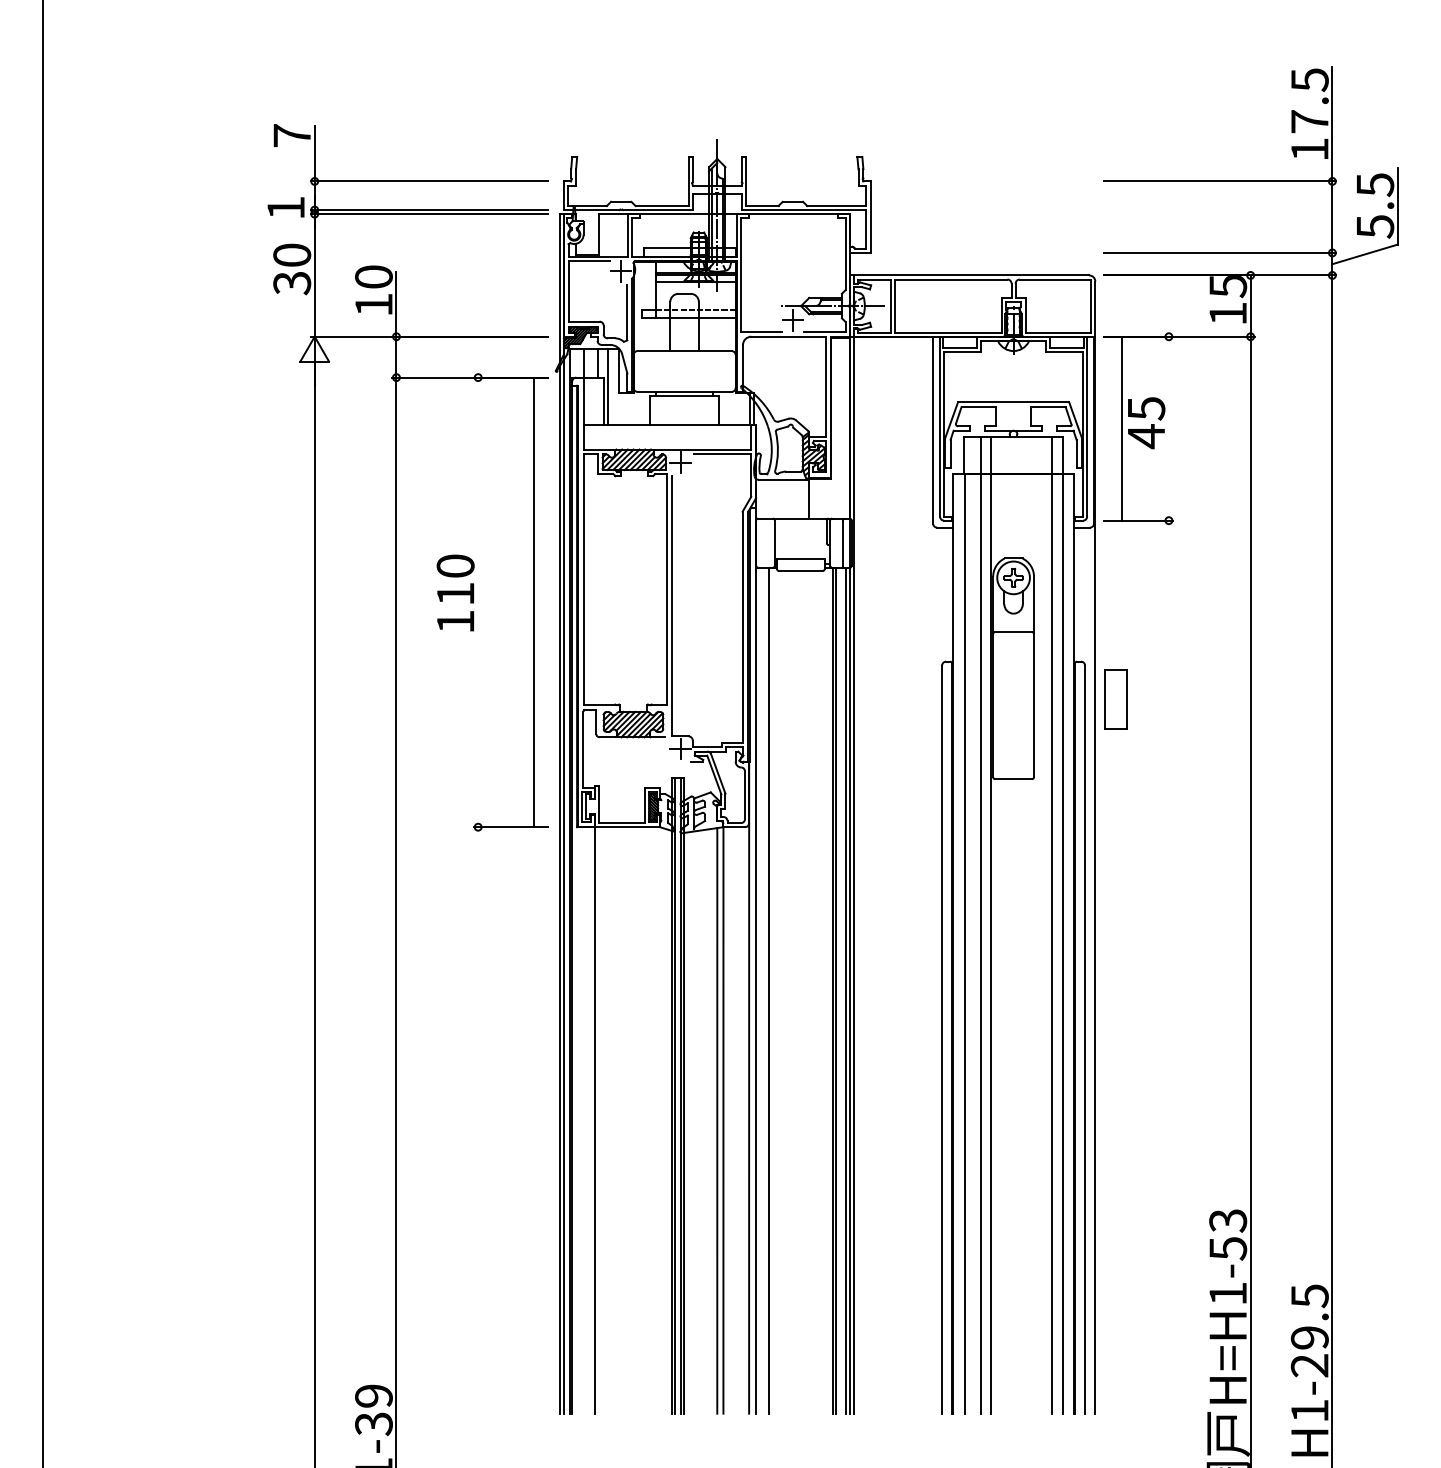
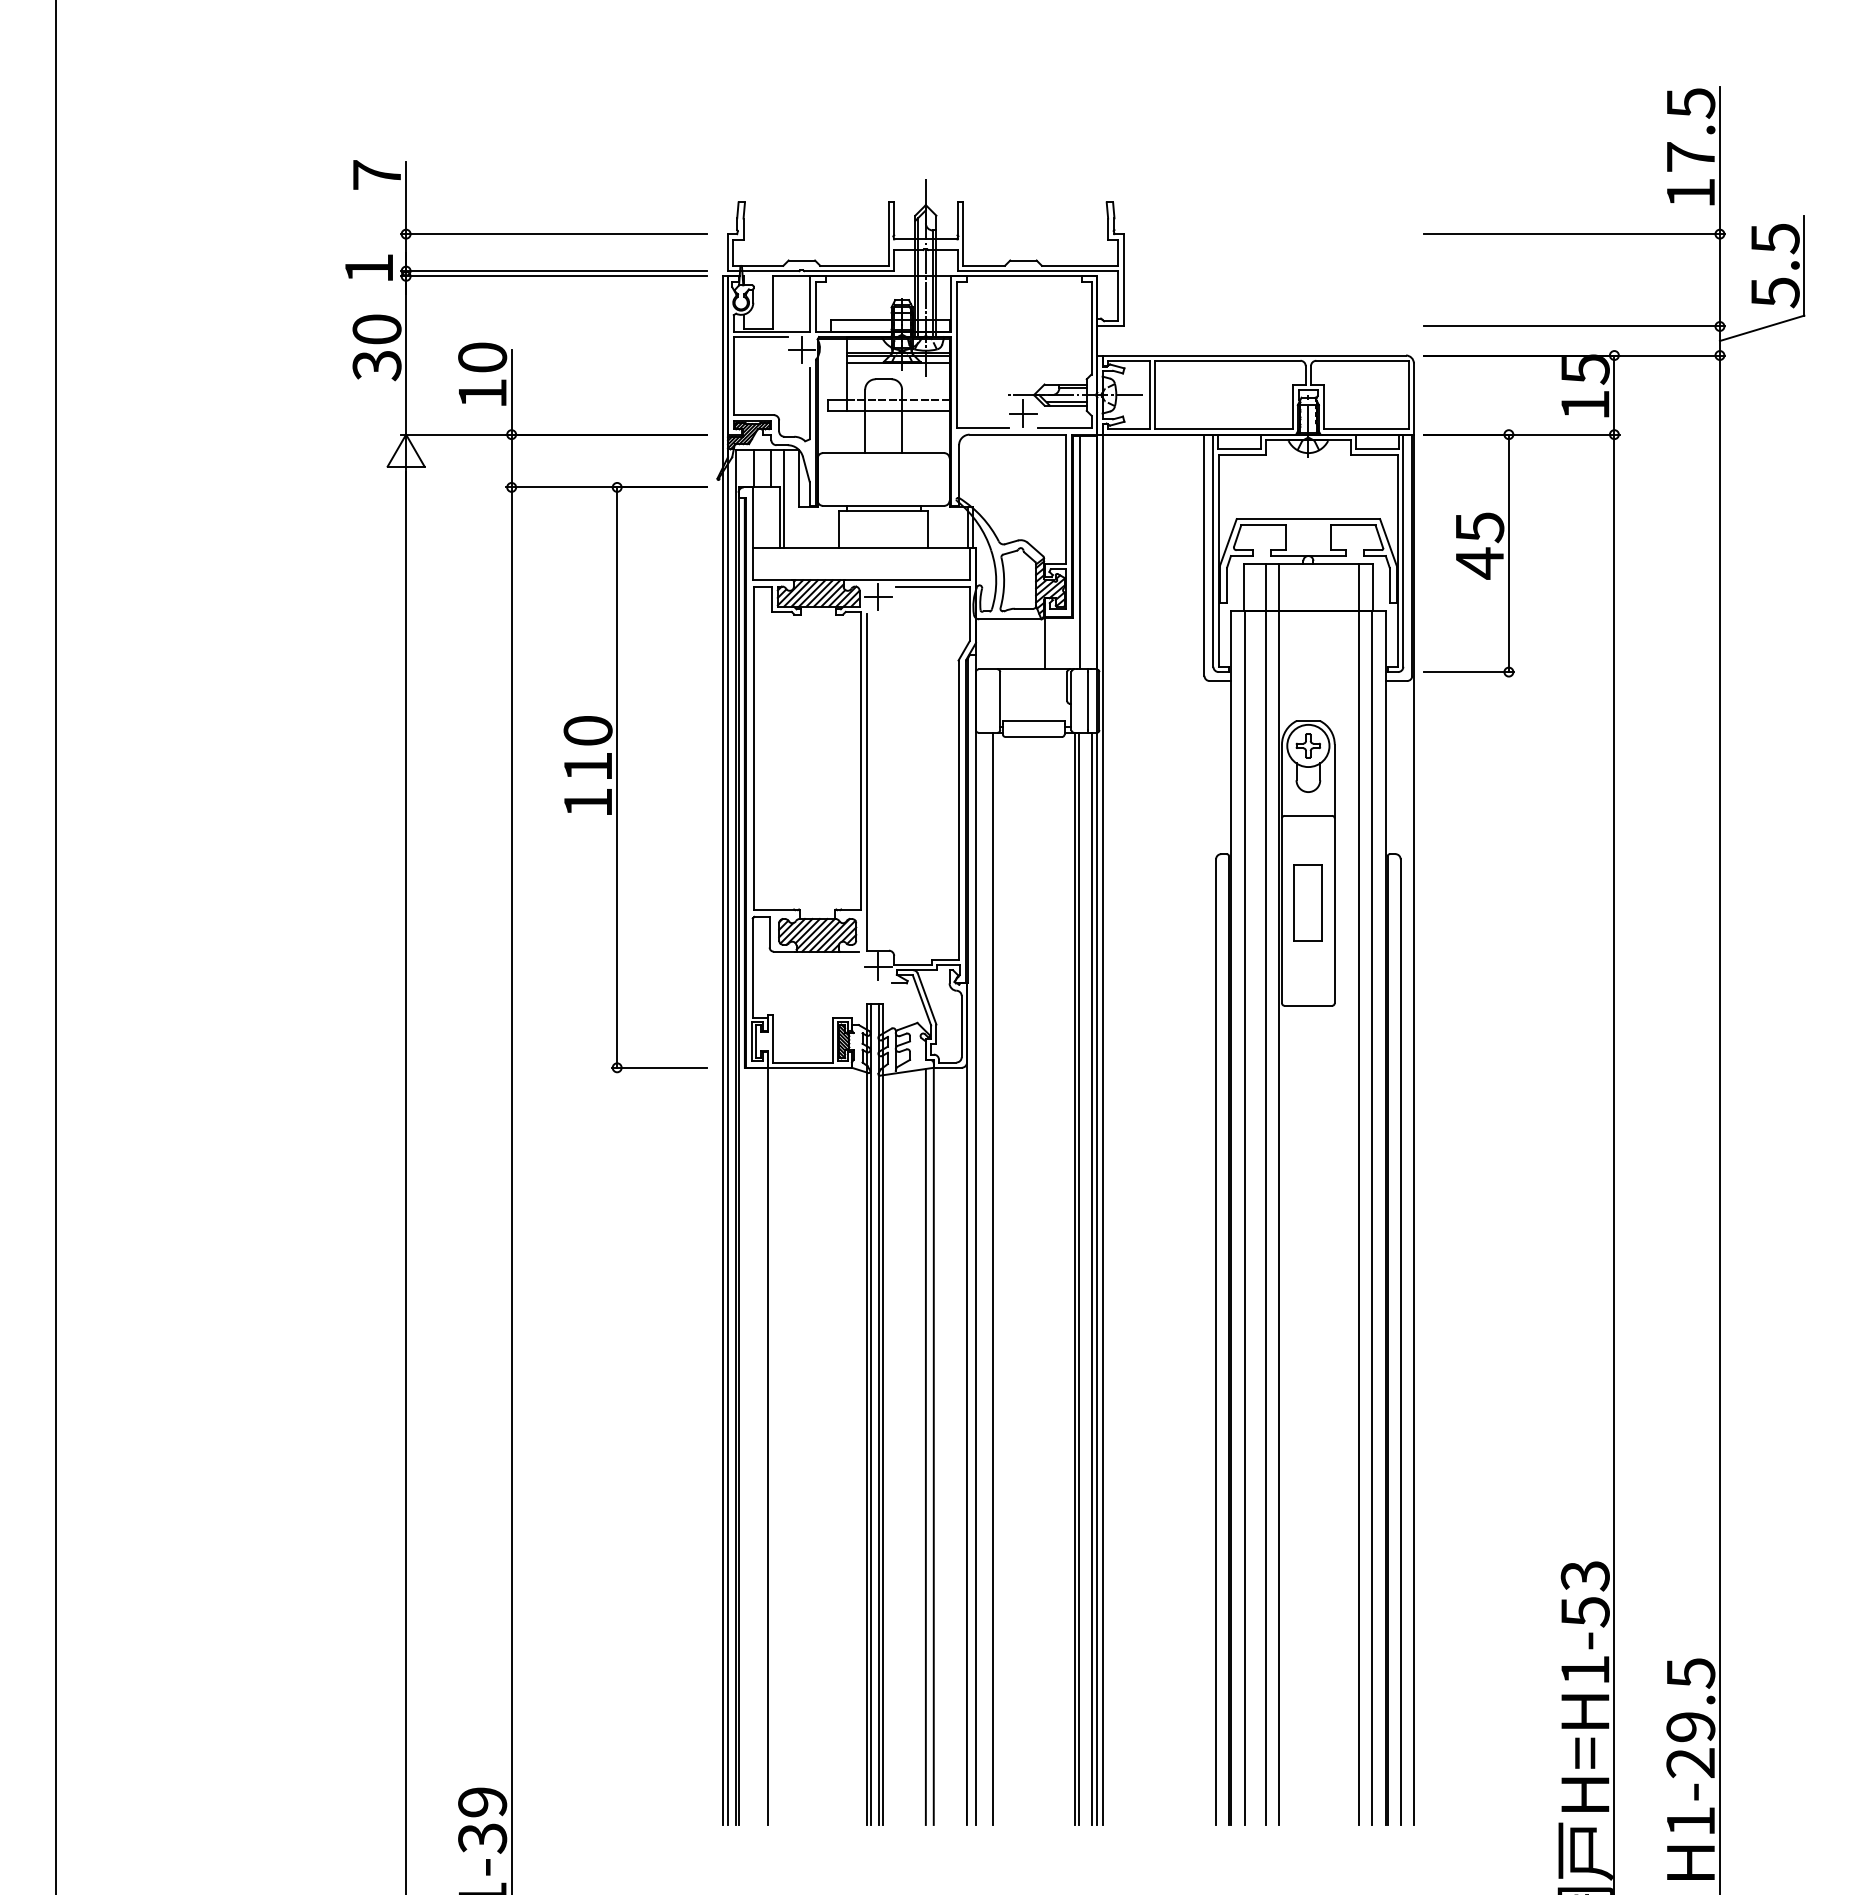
line: (836, 428) -> (1079, 552), added
line: (1121, 428) -> (1508, 553), moved
line: (534, 602) -> (617, 777), moved
part: (1115, 699) -> (1307, 902), moved

